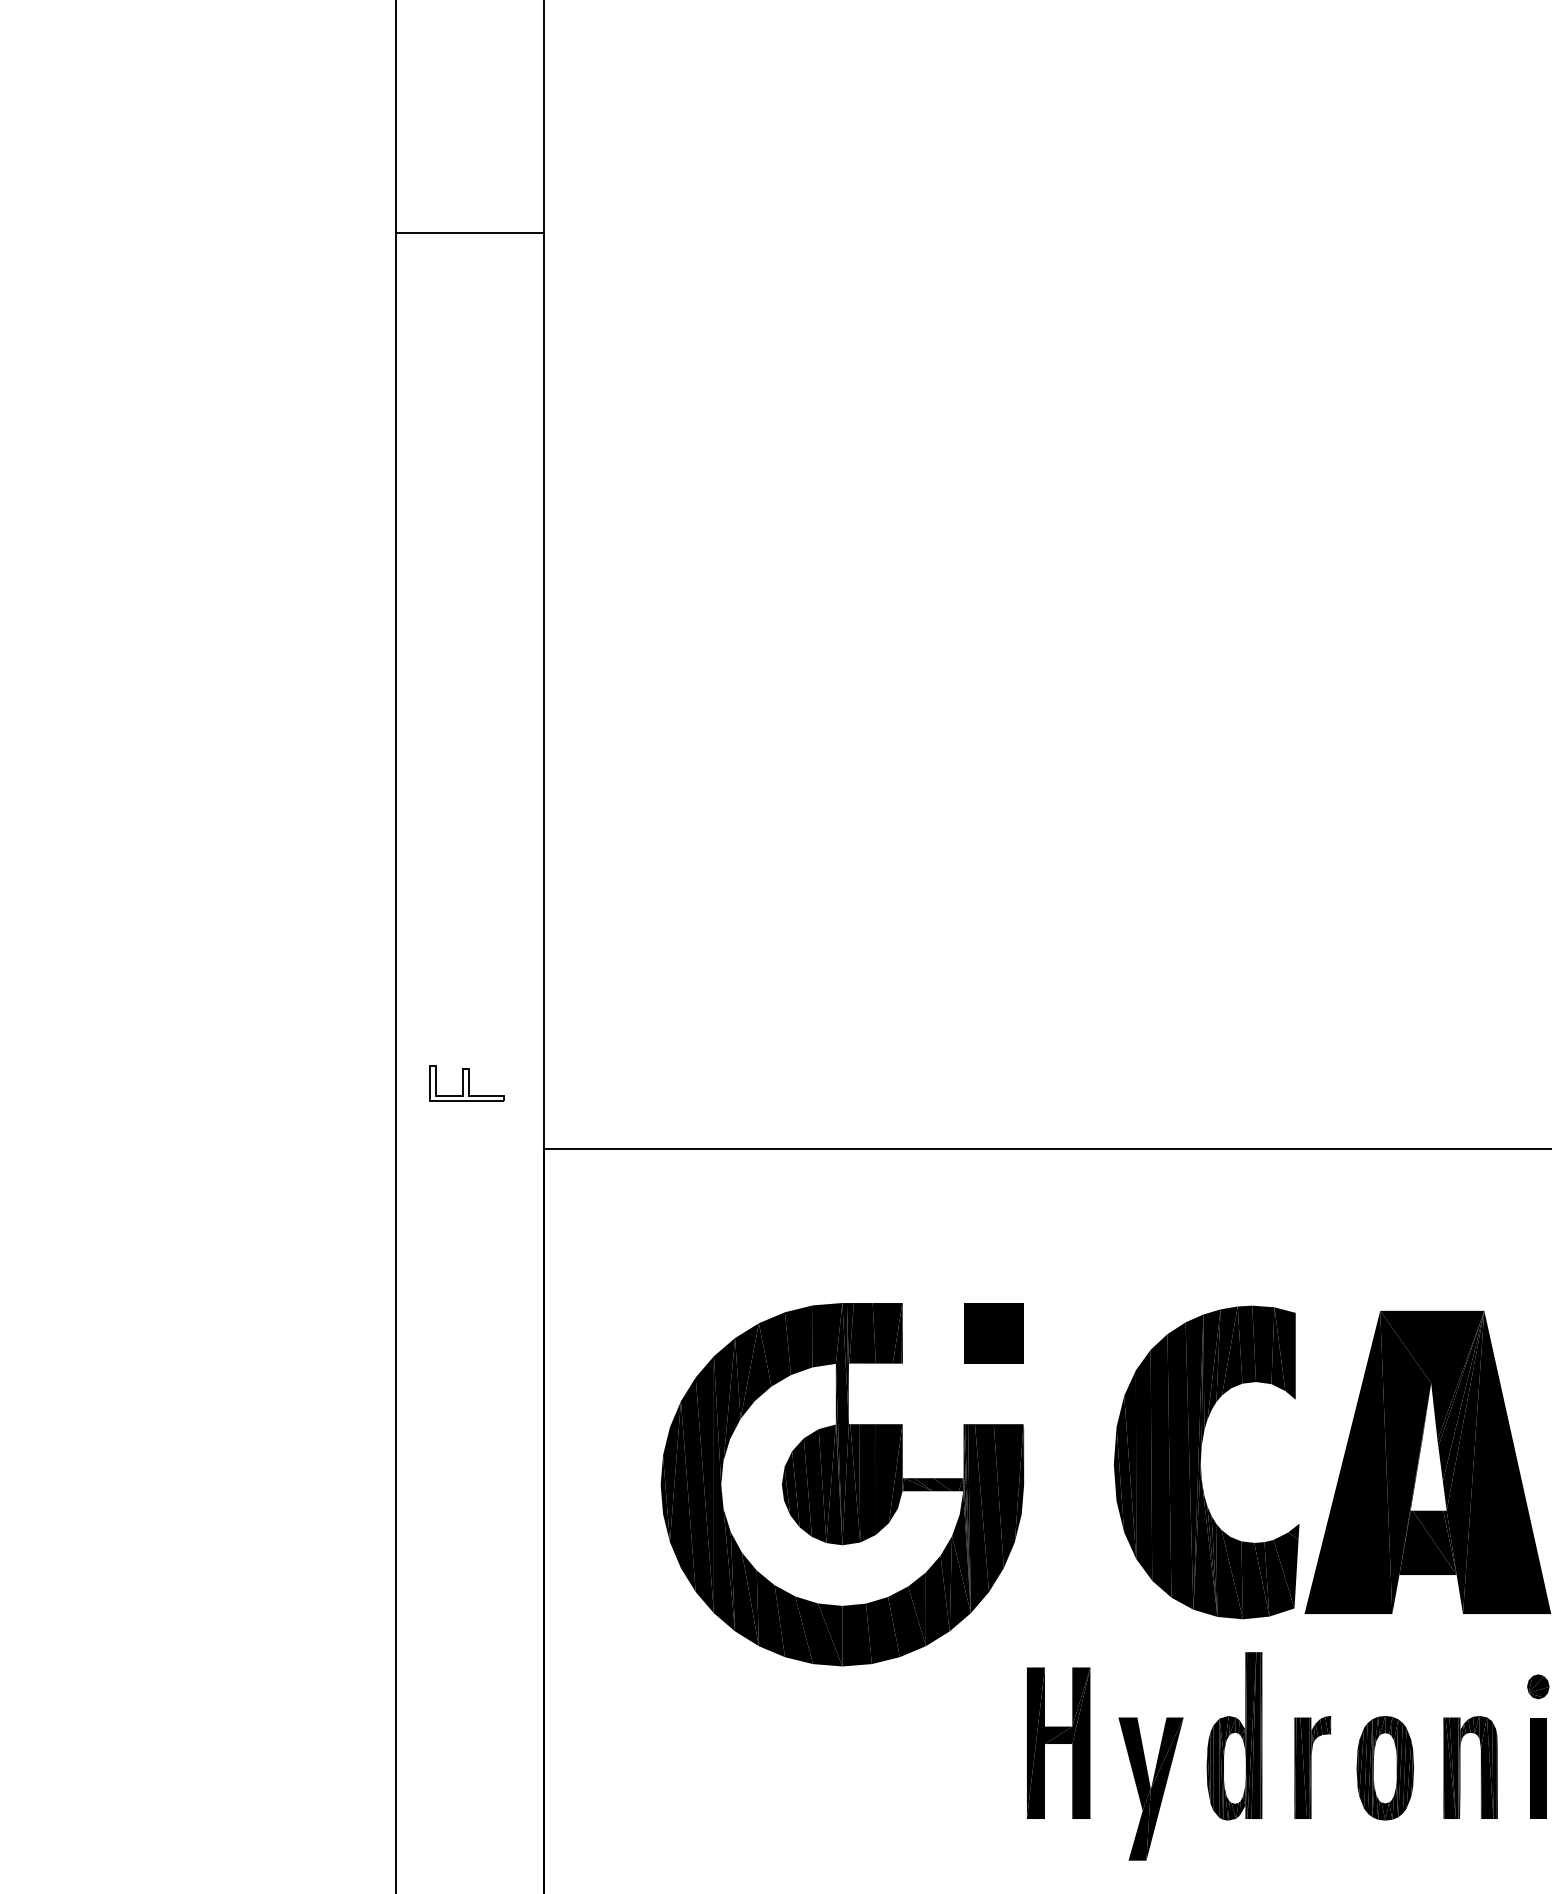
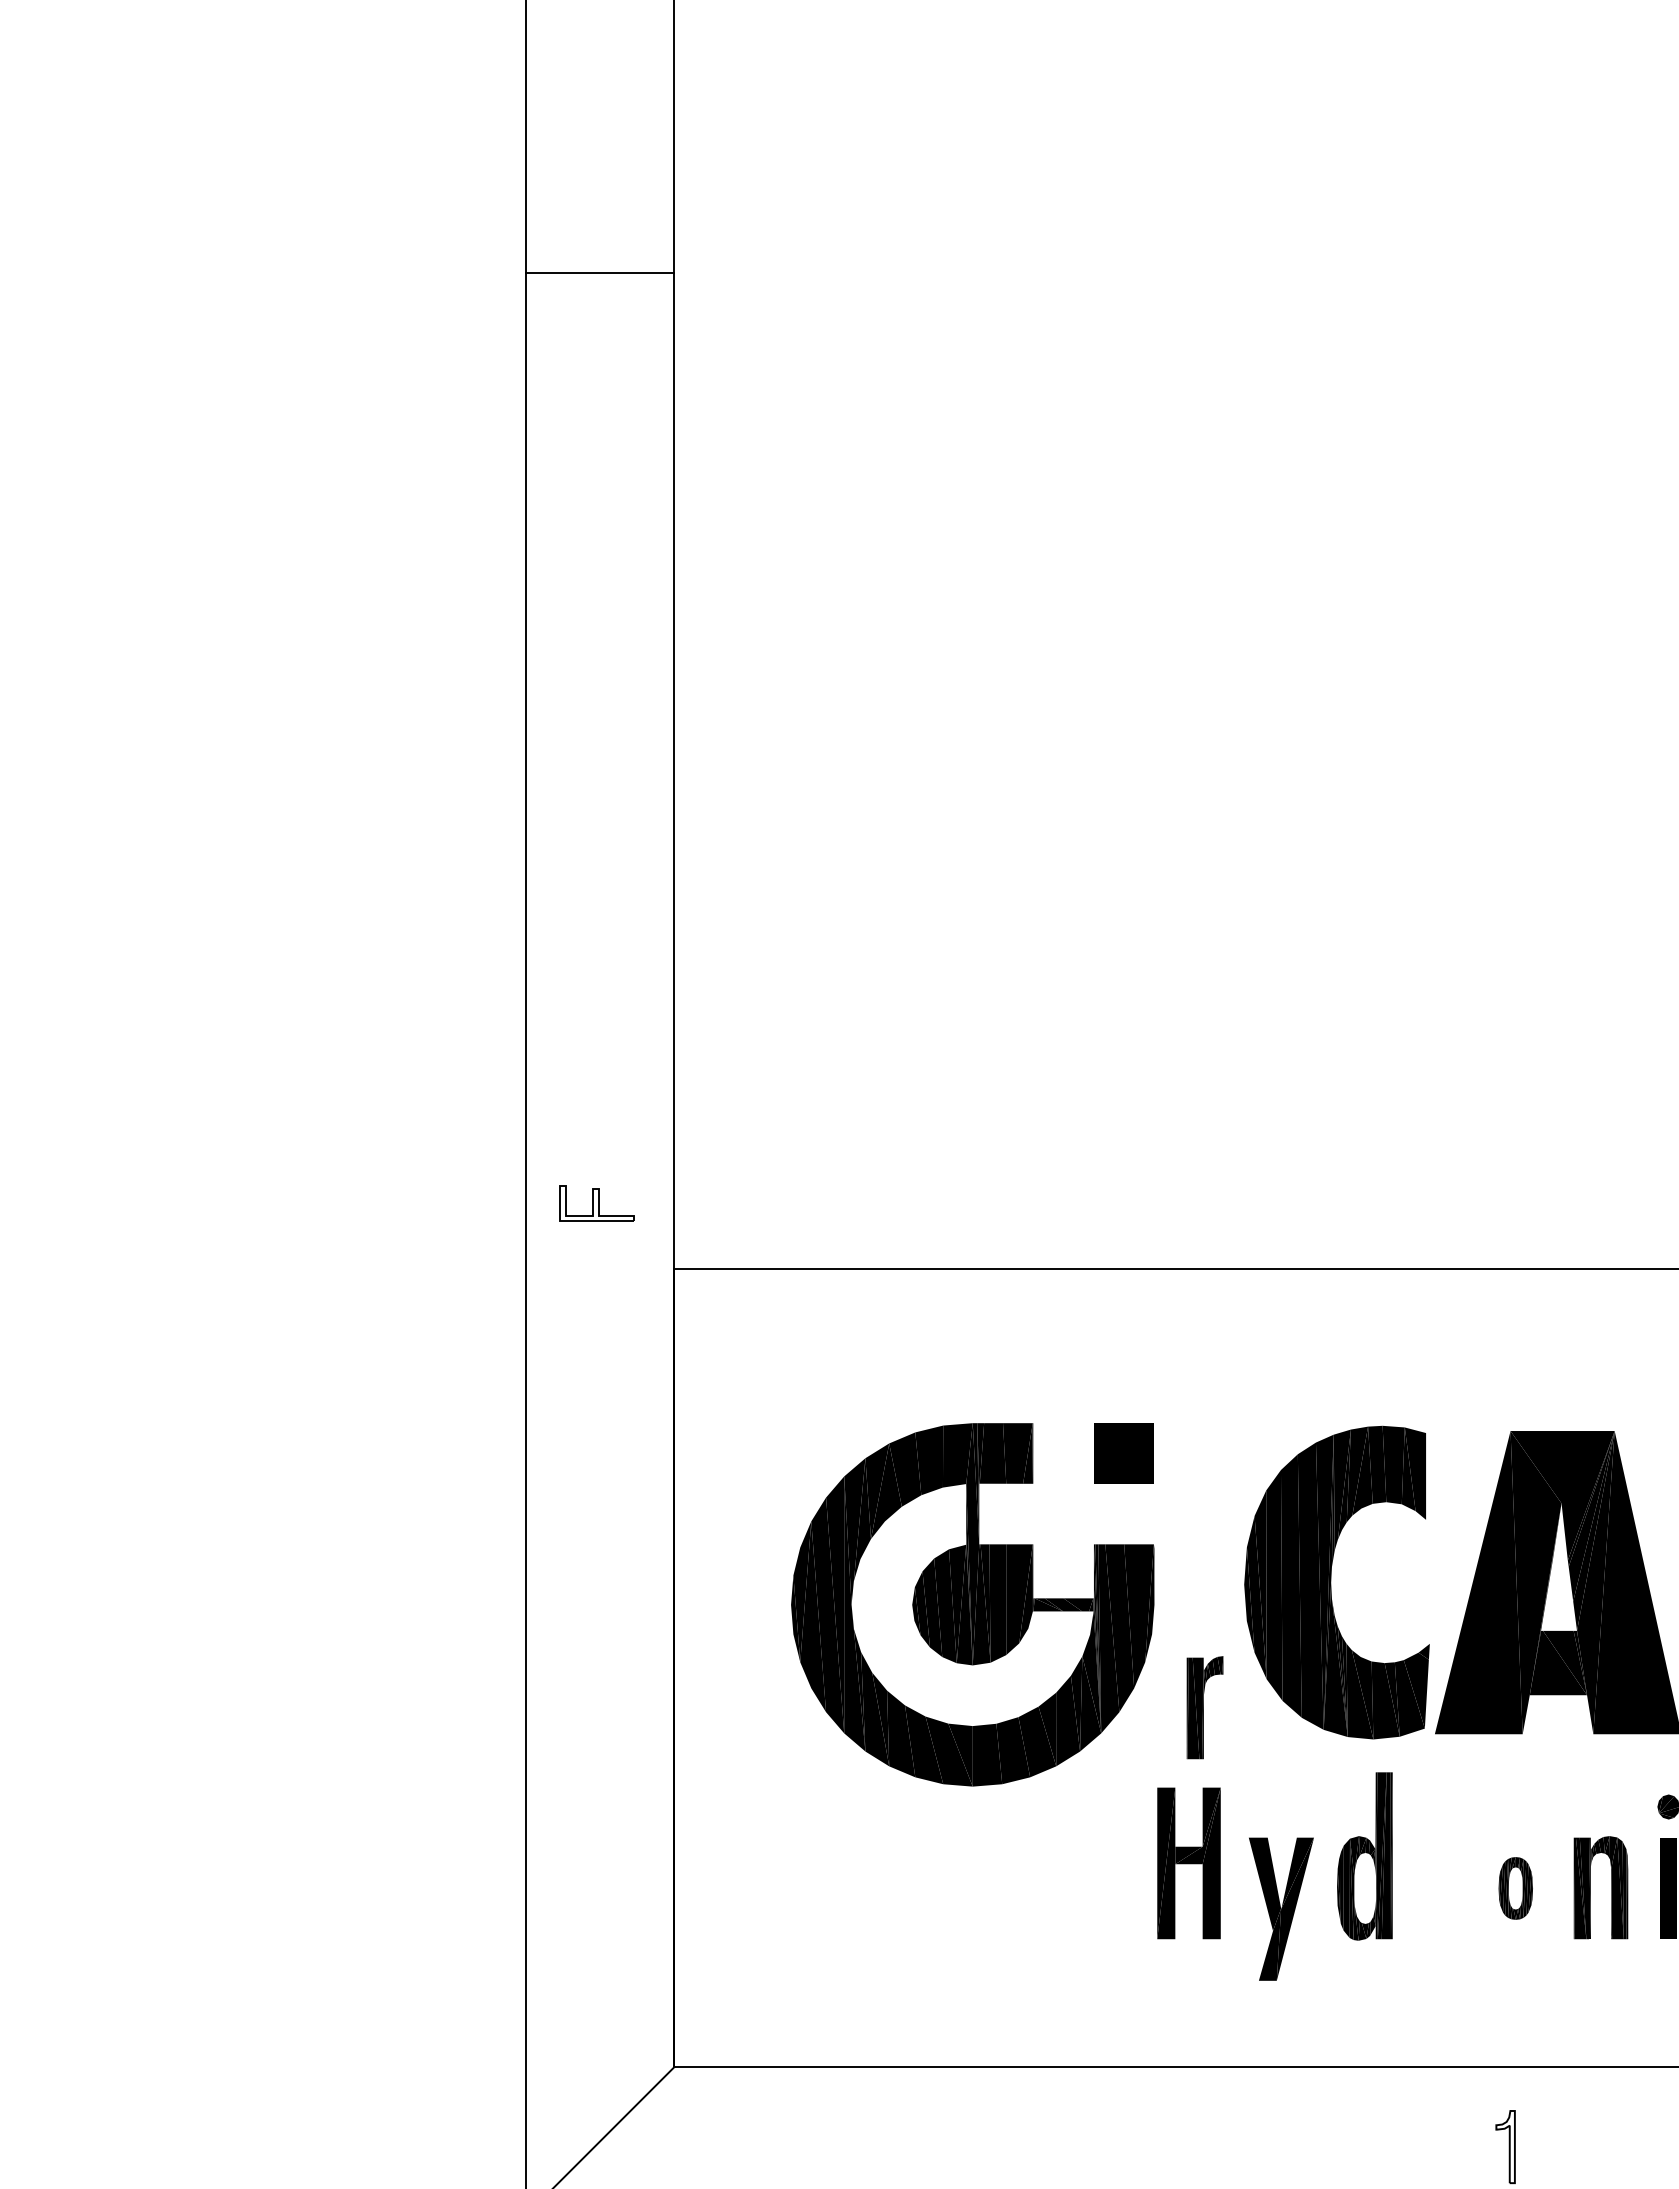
line: (469, 233) -> (599, 273), moved
part: (1312, 1767) -> (1204, 1707), moved
part: (1385, 1768) -> (1515, 1888), size x0.6

